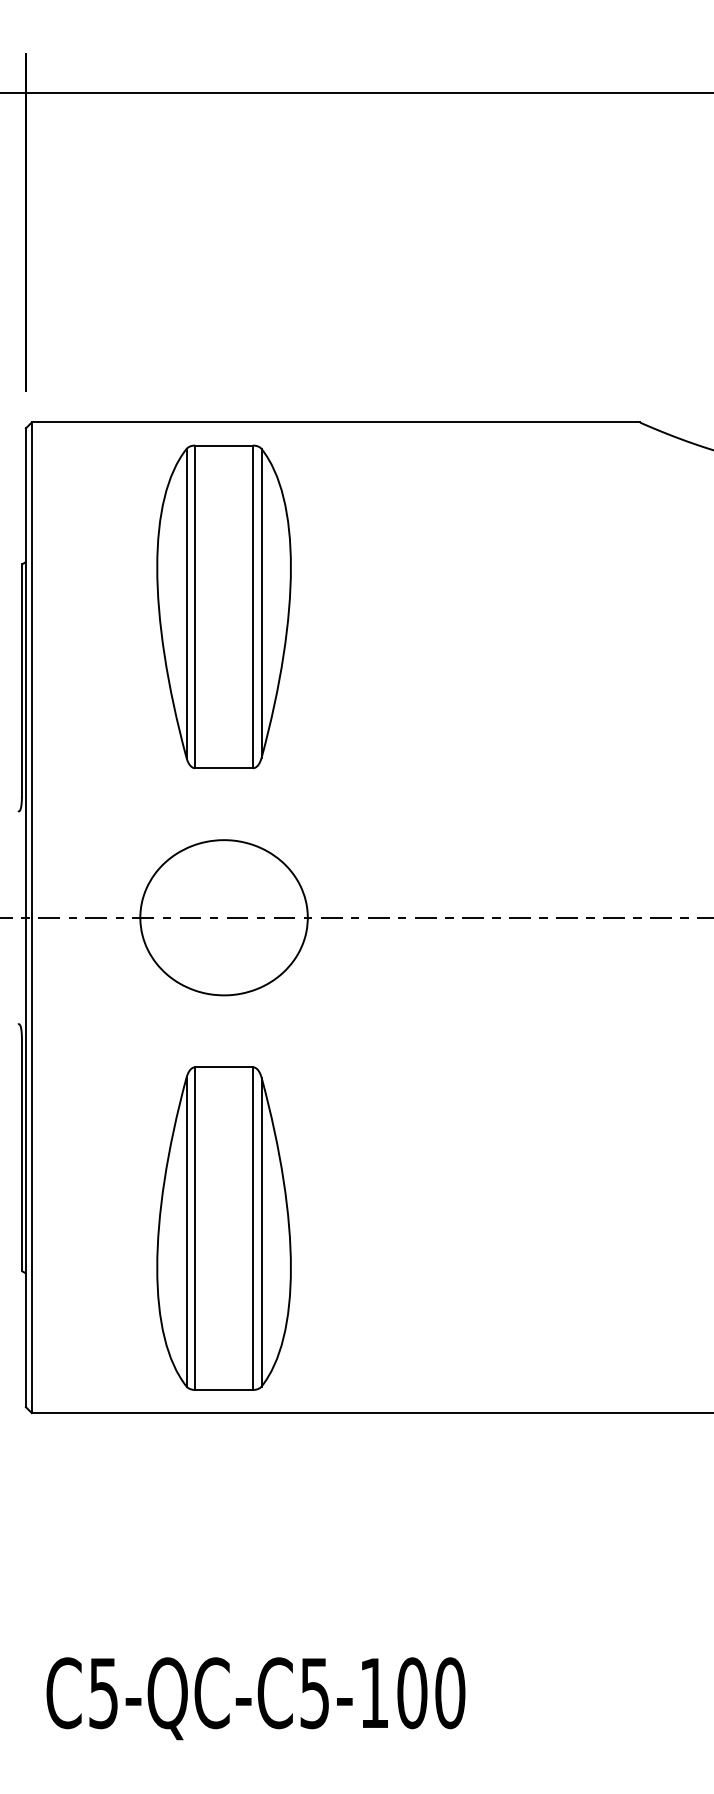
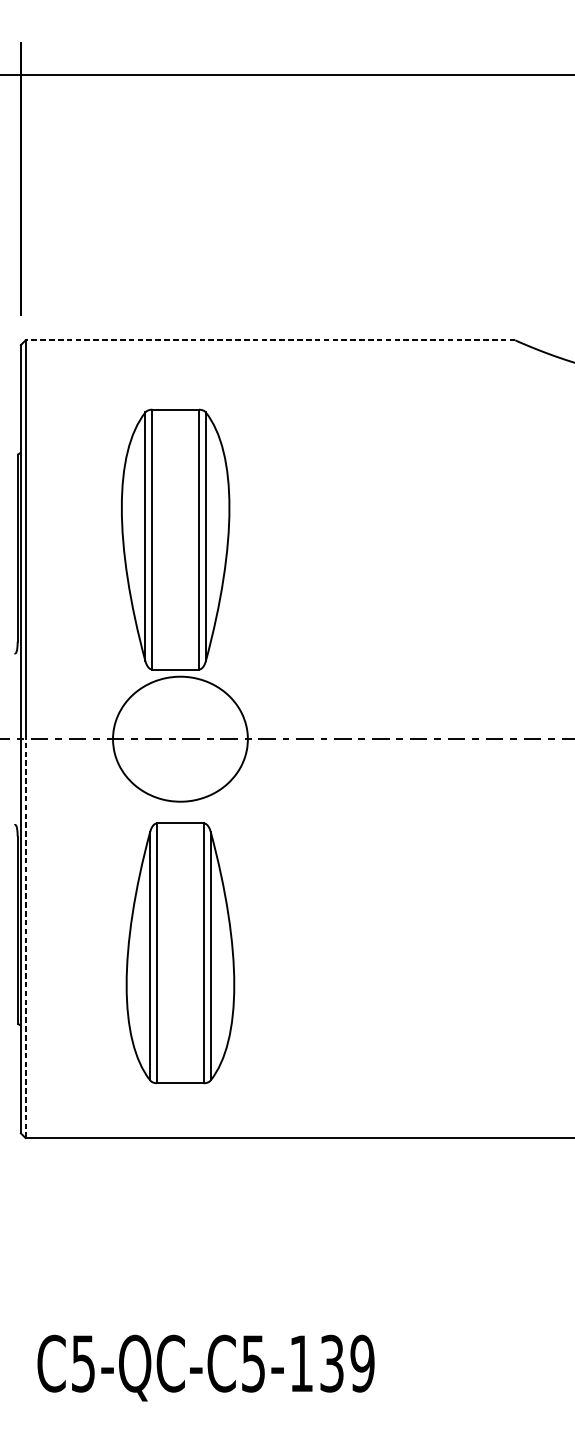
line: (335, 422) -> (270, 340), solid -> dashed
part: (223, 606) -> (175, 539), moved
line: (31, 1165) -> (25, 938), solid -> dashed
part: (223, 1228) -> (179, 953), moved
text: (431, 1693) -> (347, 1363), C5-QC-C5-100 -> C5-QC-C5-139

